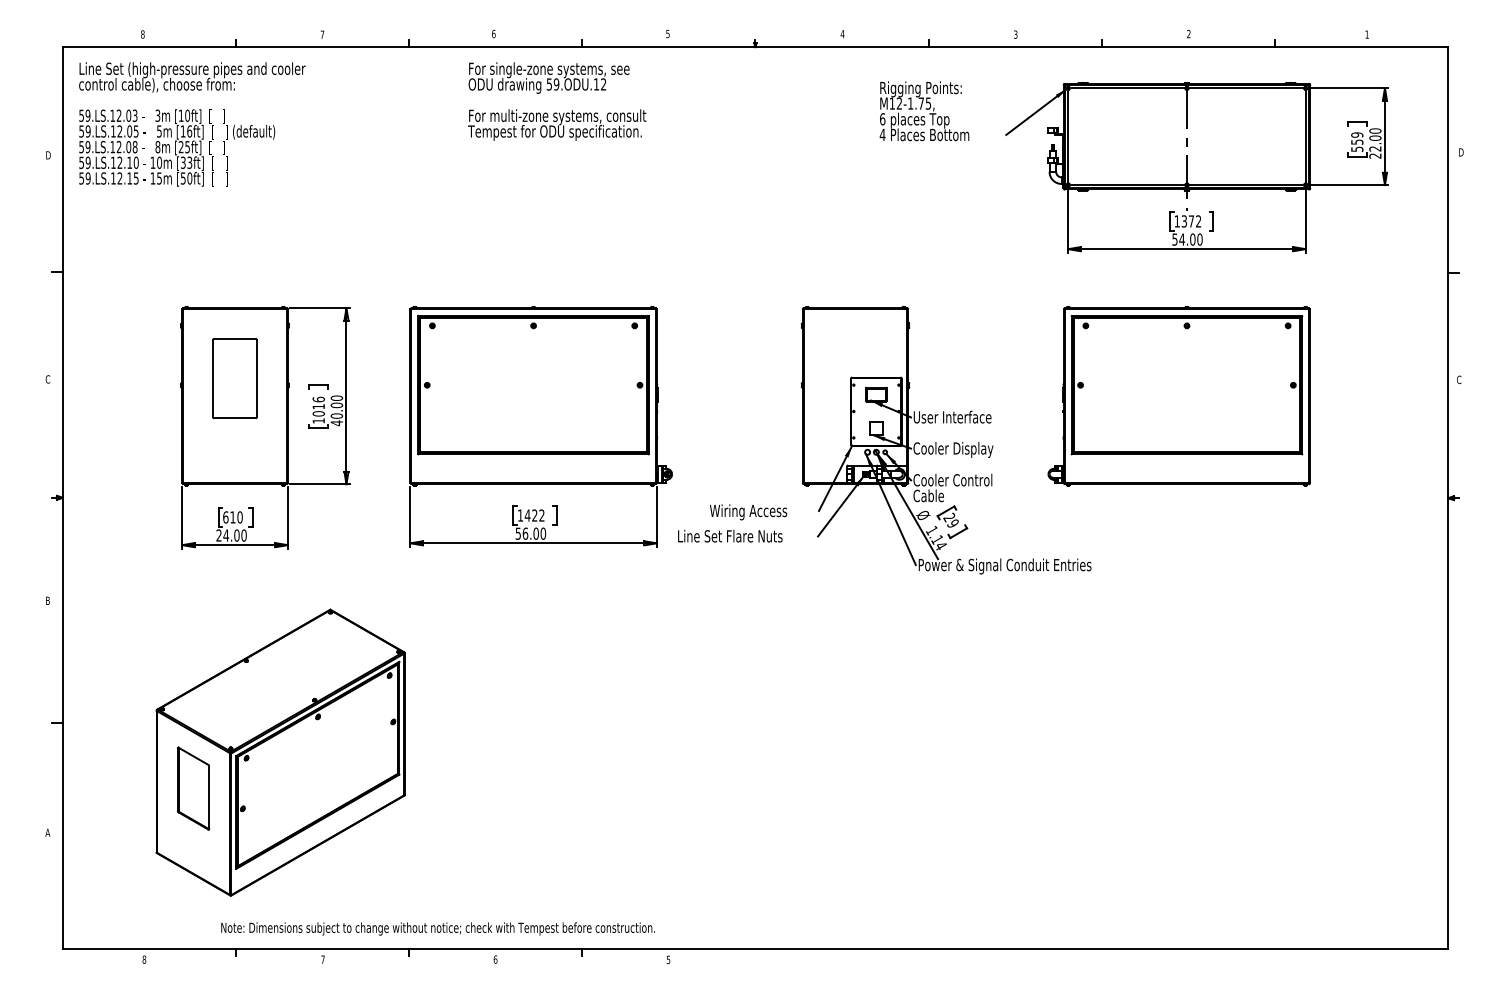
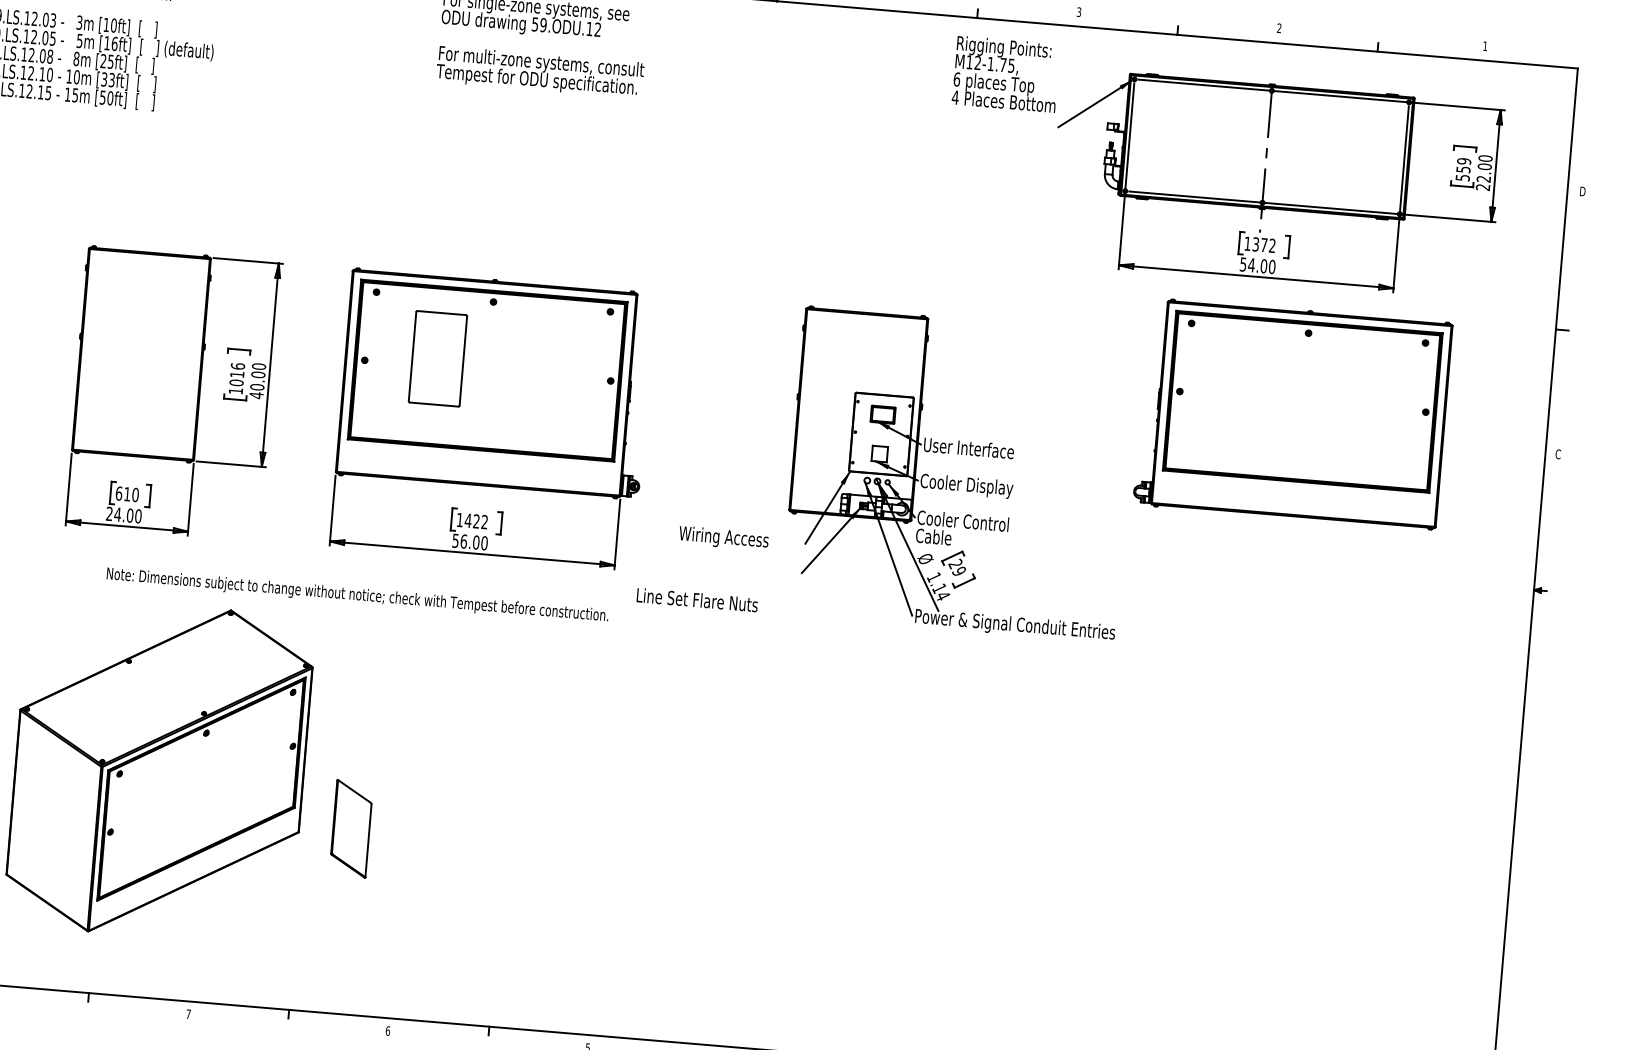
text: (924, 111) -> (1006, 74), moved
part: (234, 378) -> (437, 358), moved
part: (1178, 396) -> (1291, 414), moved
text: (730, 535) -> (697, 599), moved
part: (193, 788) -> (351, 828), moved
text: (437, 928) -> (356, 595), moved

